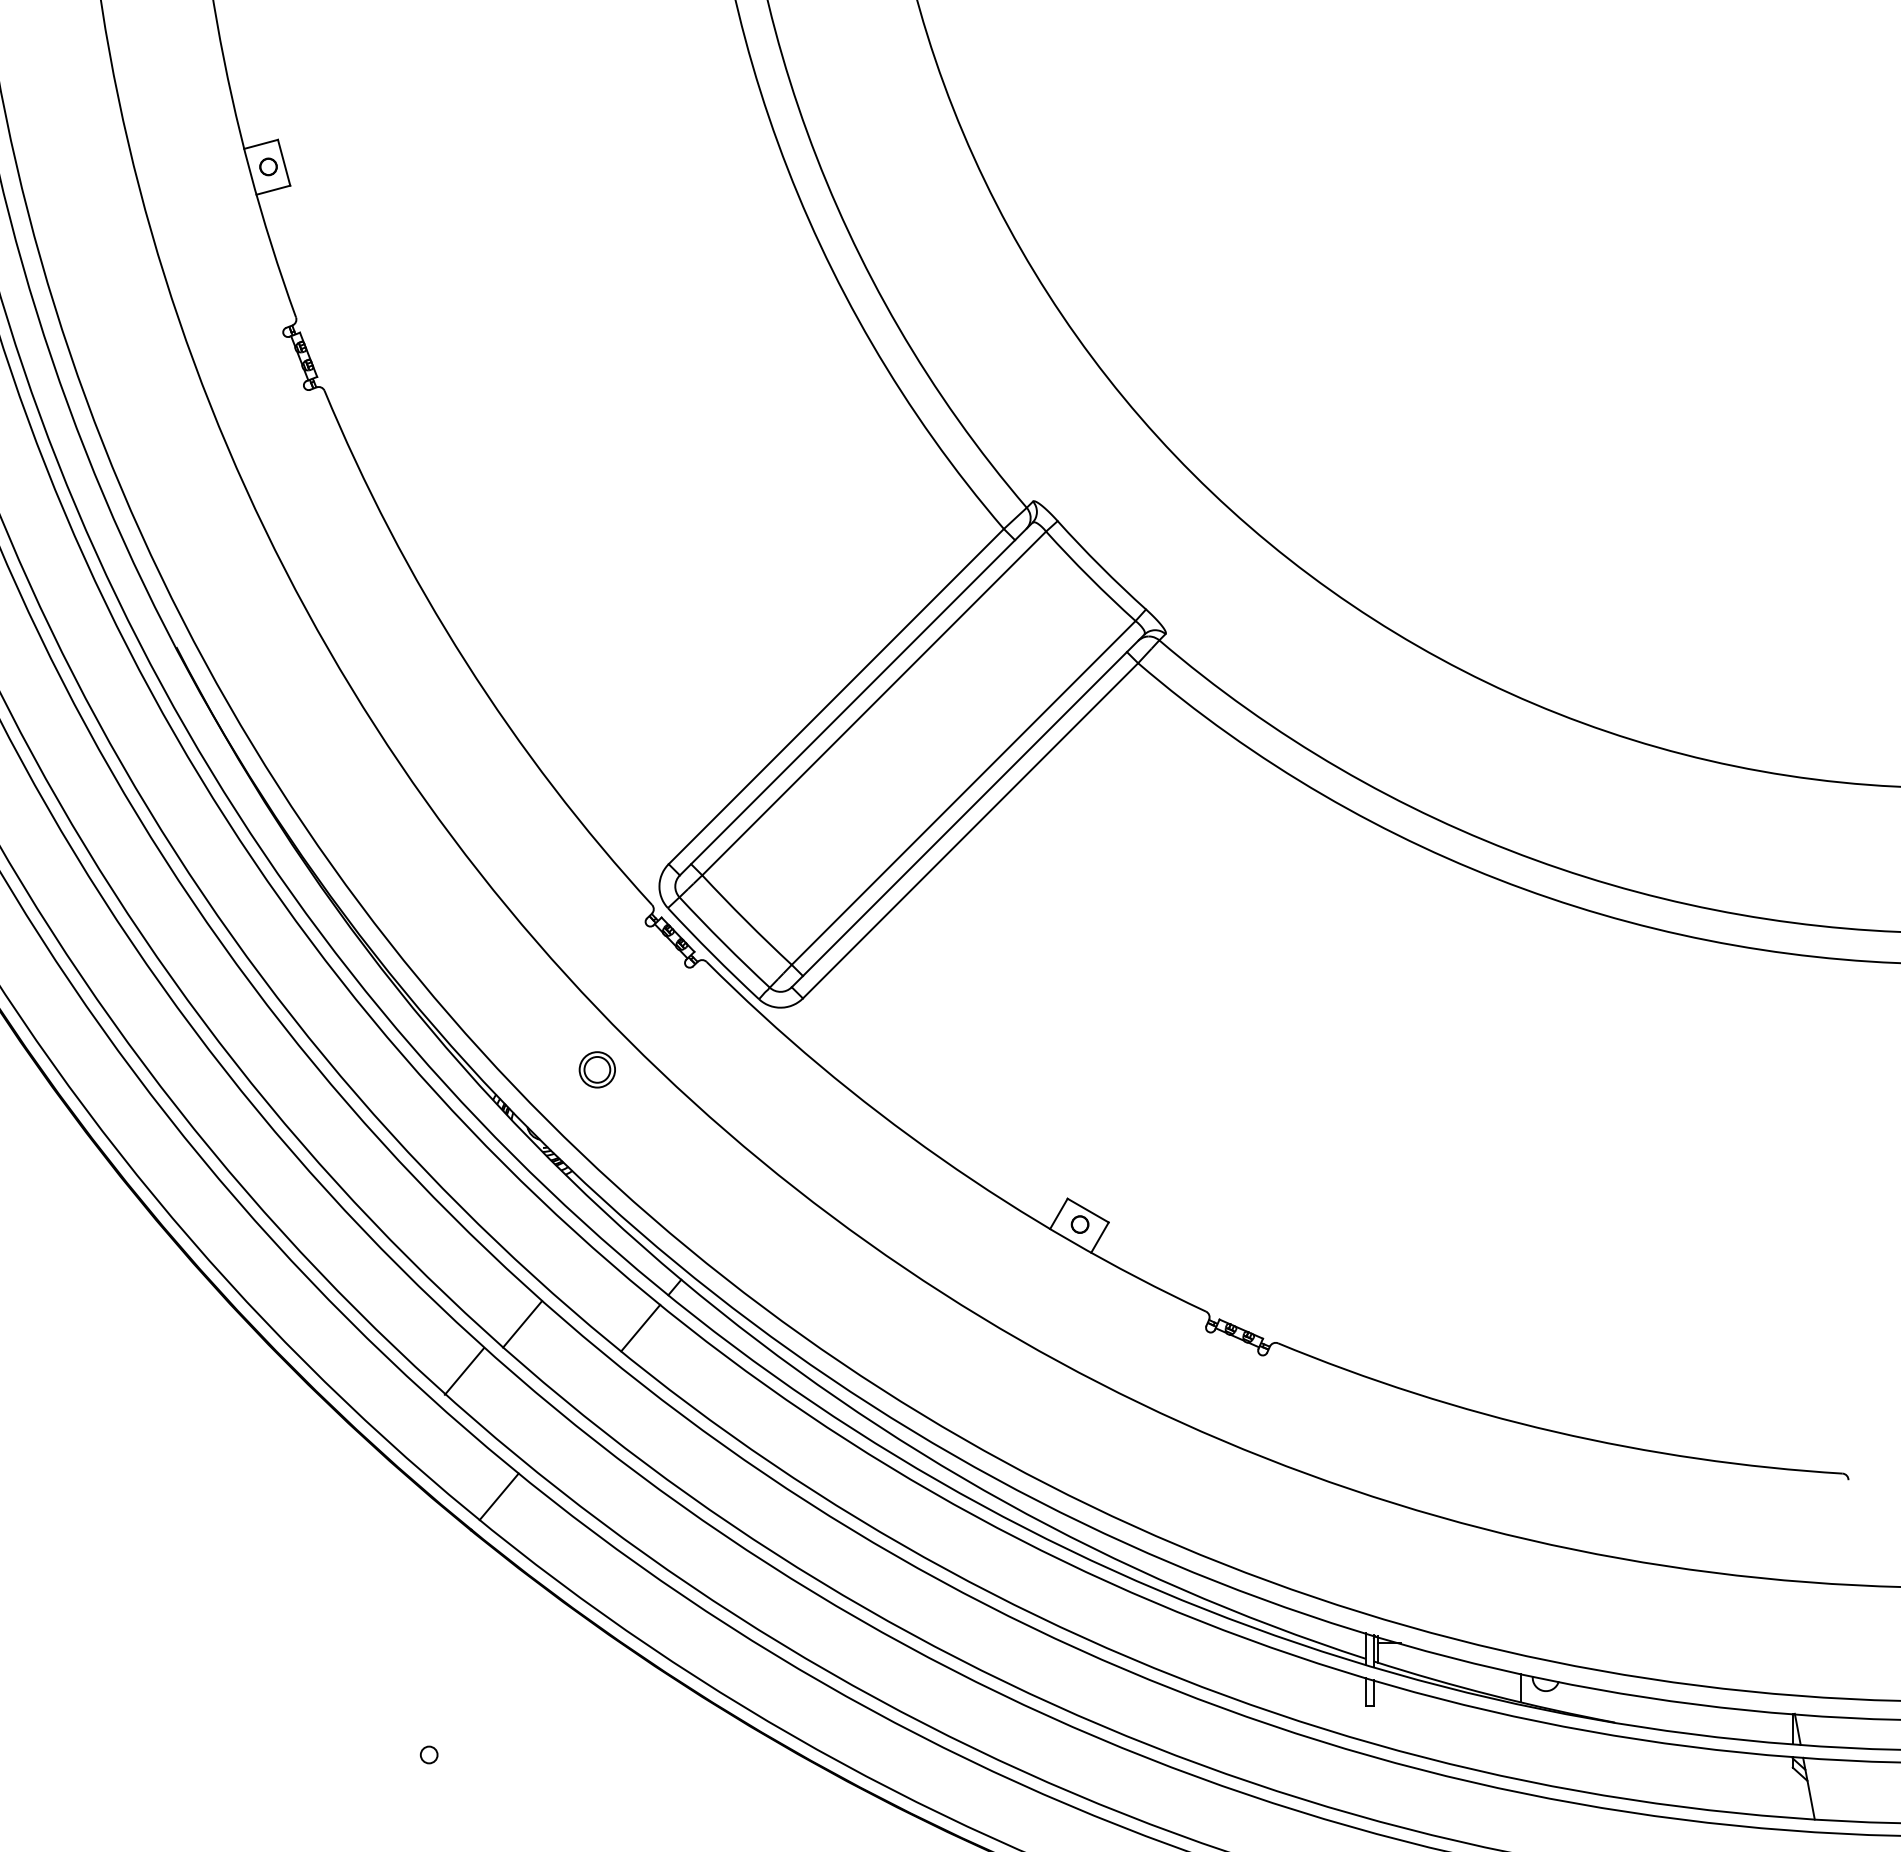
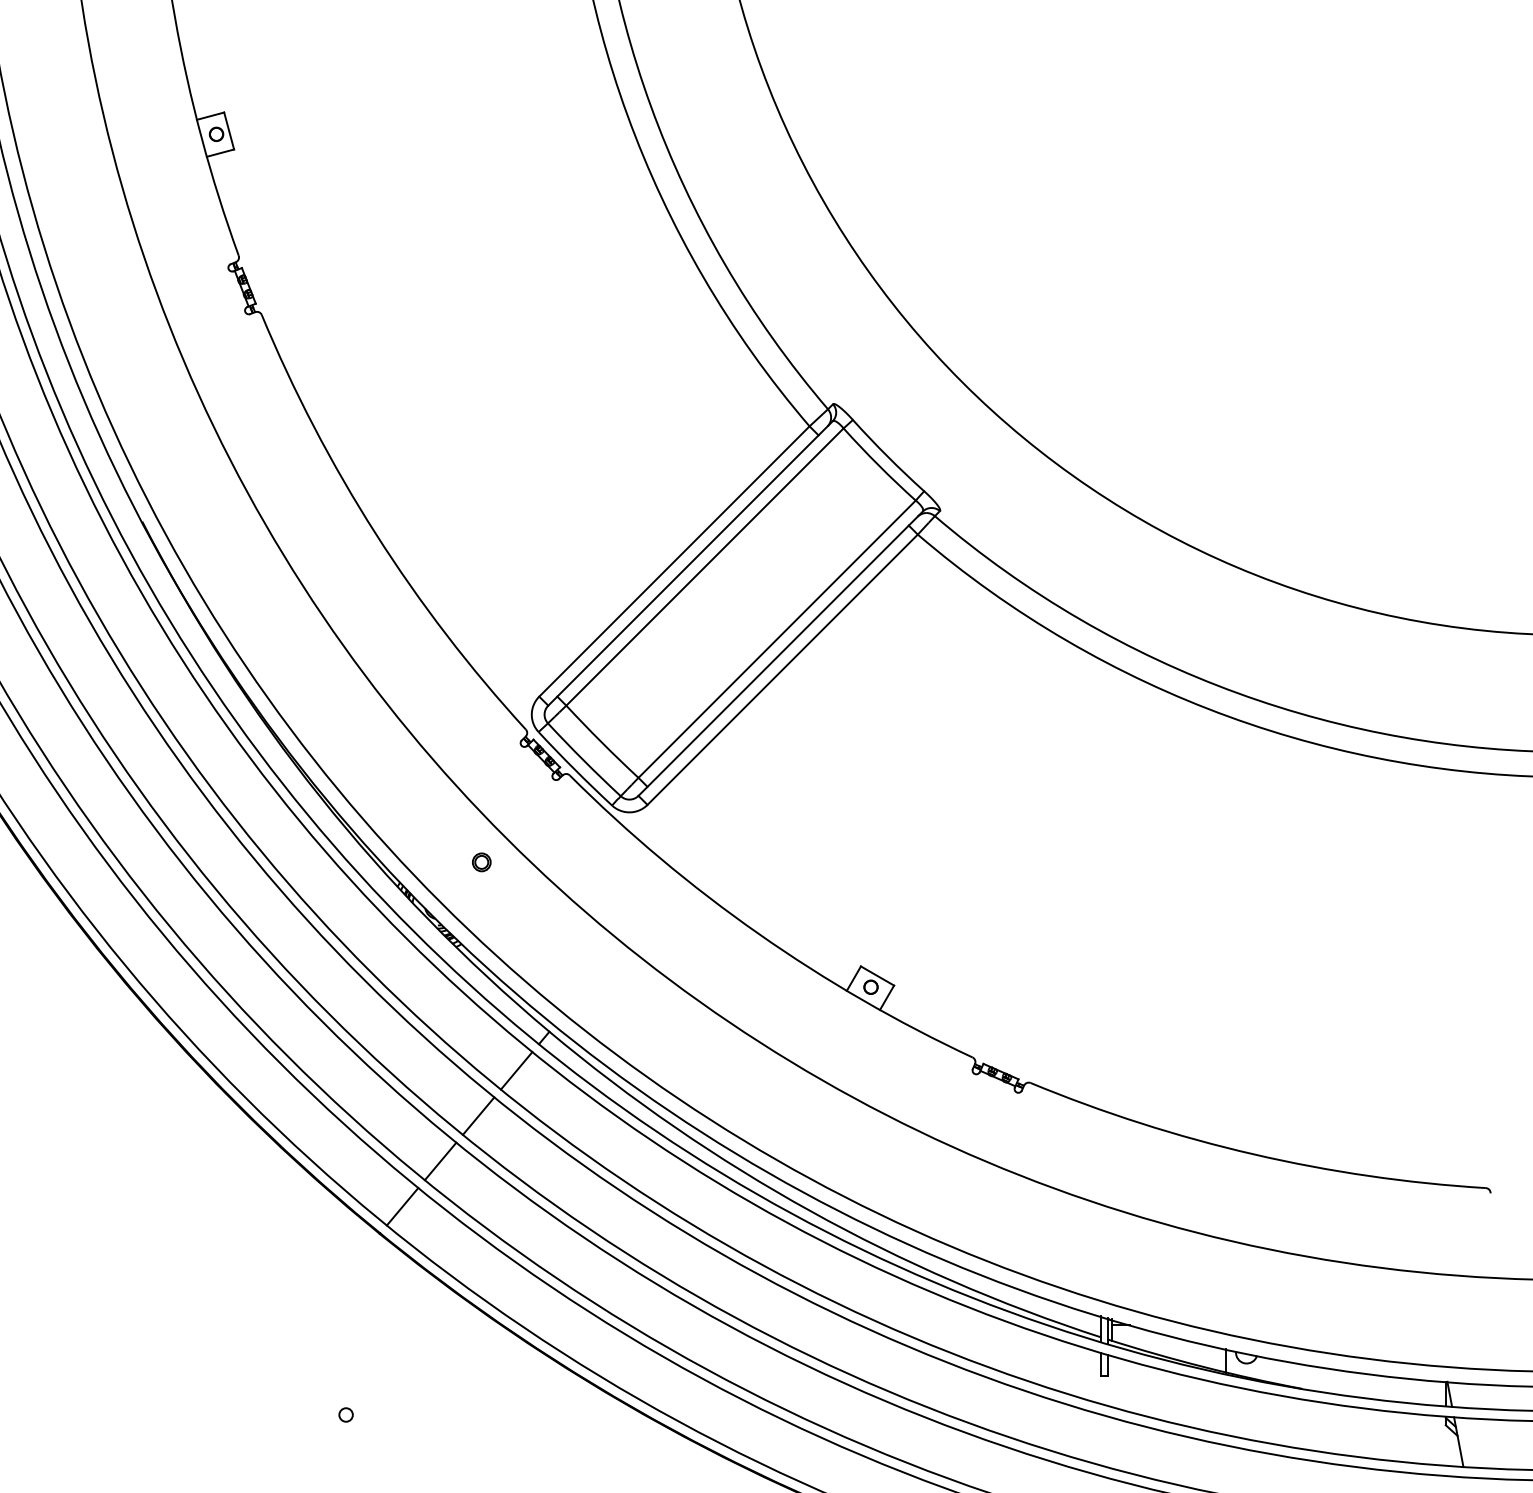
part: (597, 1069) -> (481, 862), size x0.62
line: (522, 1324) -> (478, 1116), moved
line: (463, 1371) -> (439, 1161), moved

